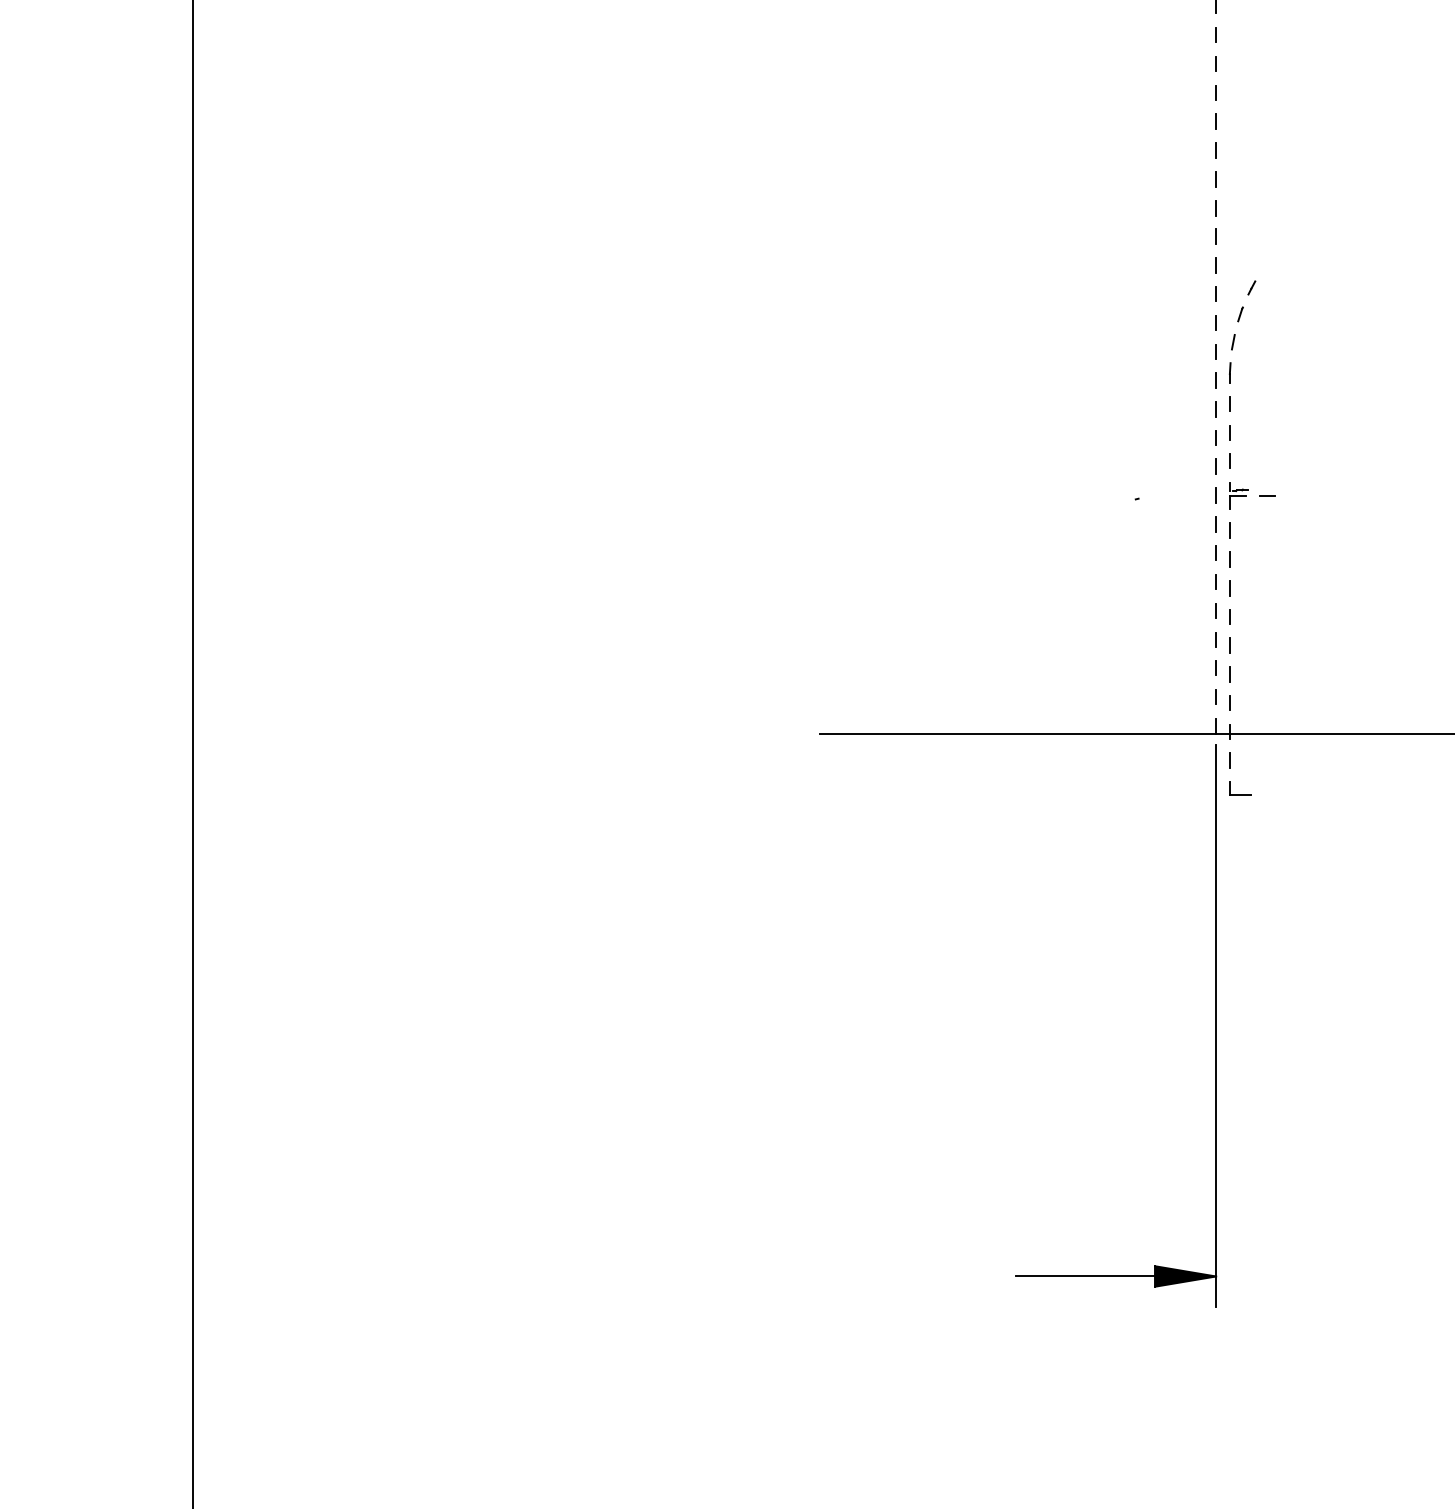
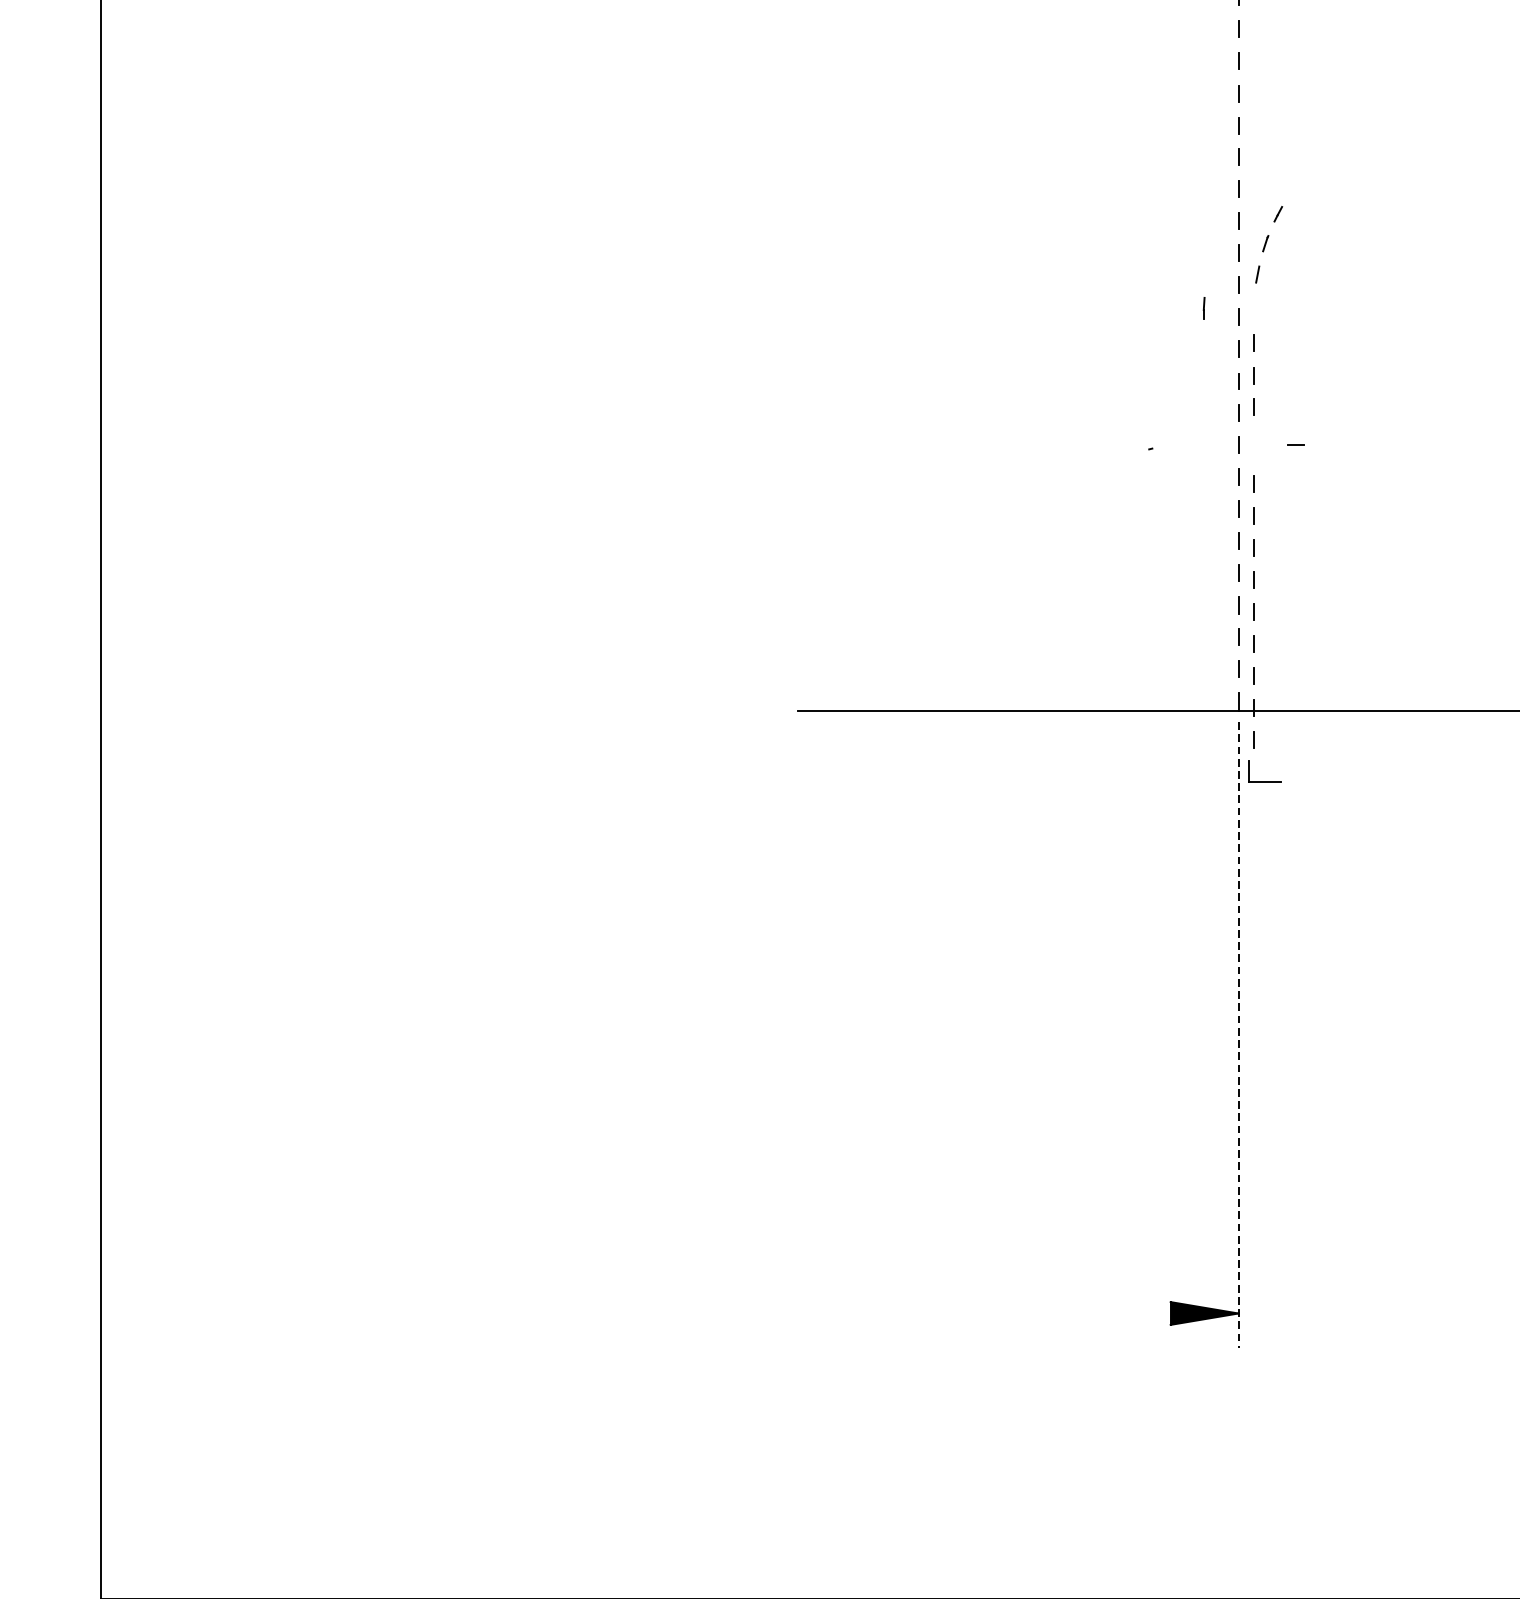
line: (1230, 372) -> (1204, 308), moved
part: (1238, 495) -> (1263, 445), removed
part: (1240, 788) -> (1265, 770), size x1.4
line: (1216, 1026) -> (1238, 1035), solid -> dashed
line: (1085, 1276) -> (1093, 1313), removed

